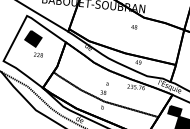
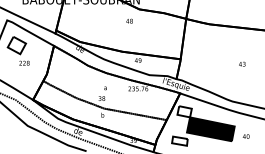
fill: (33, 38) -> (16, 45), removed
fill: (174, 111) -> (184, 111), removed

